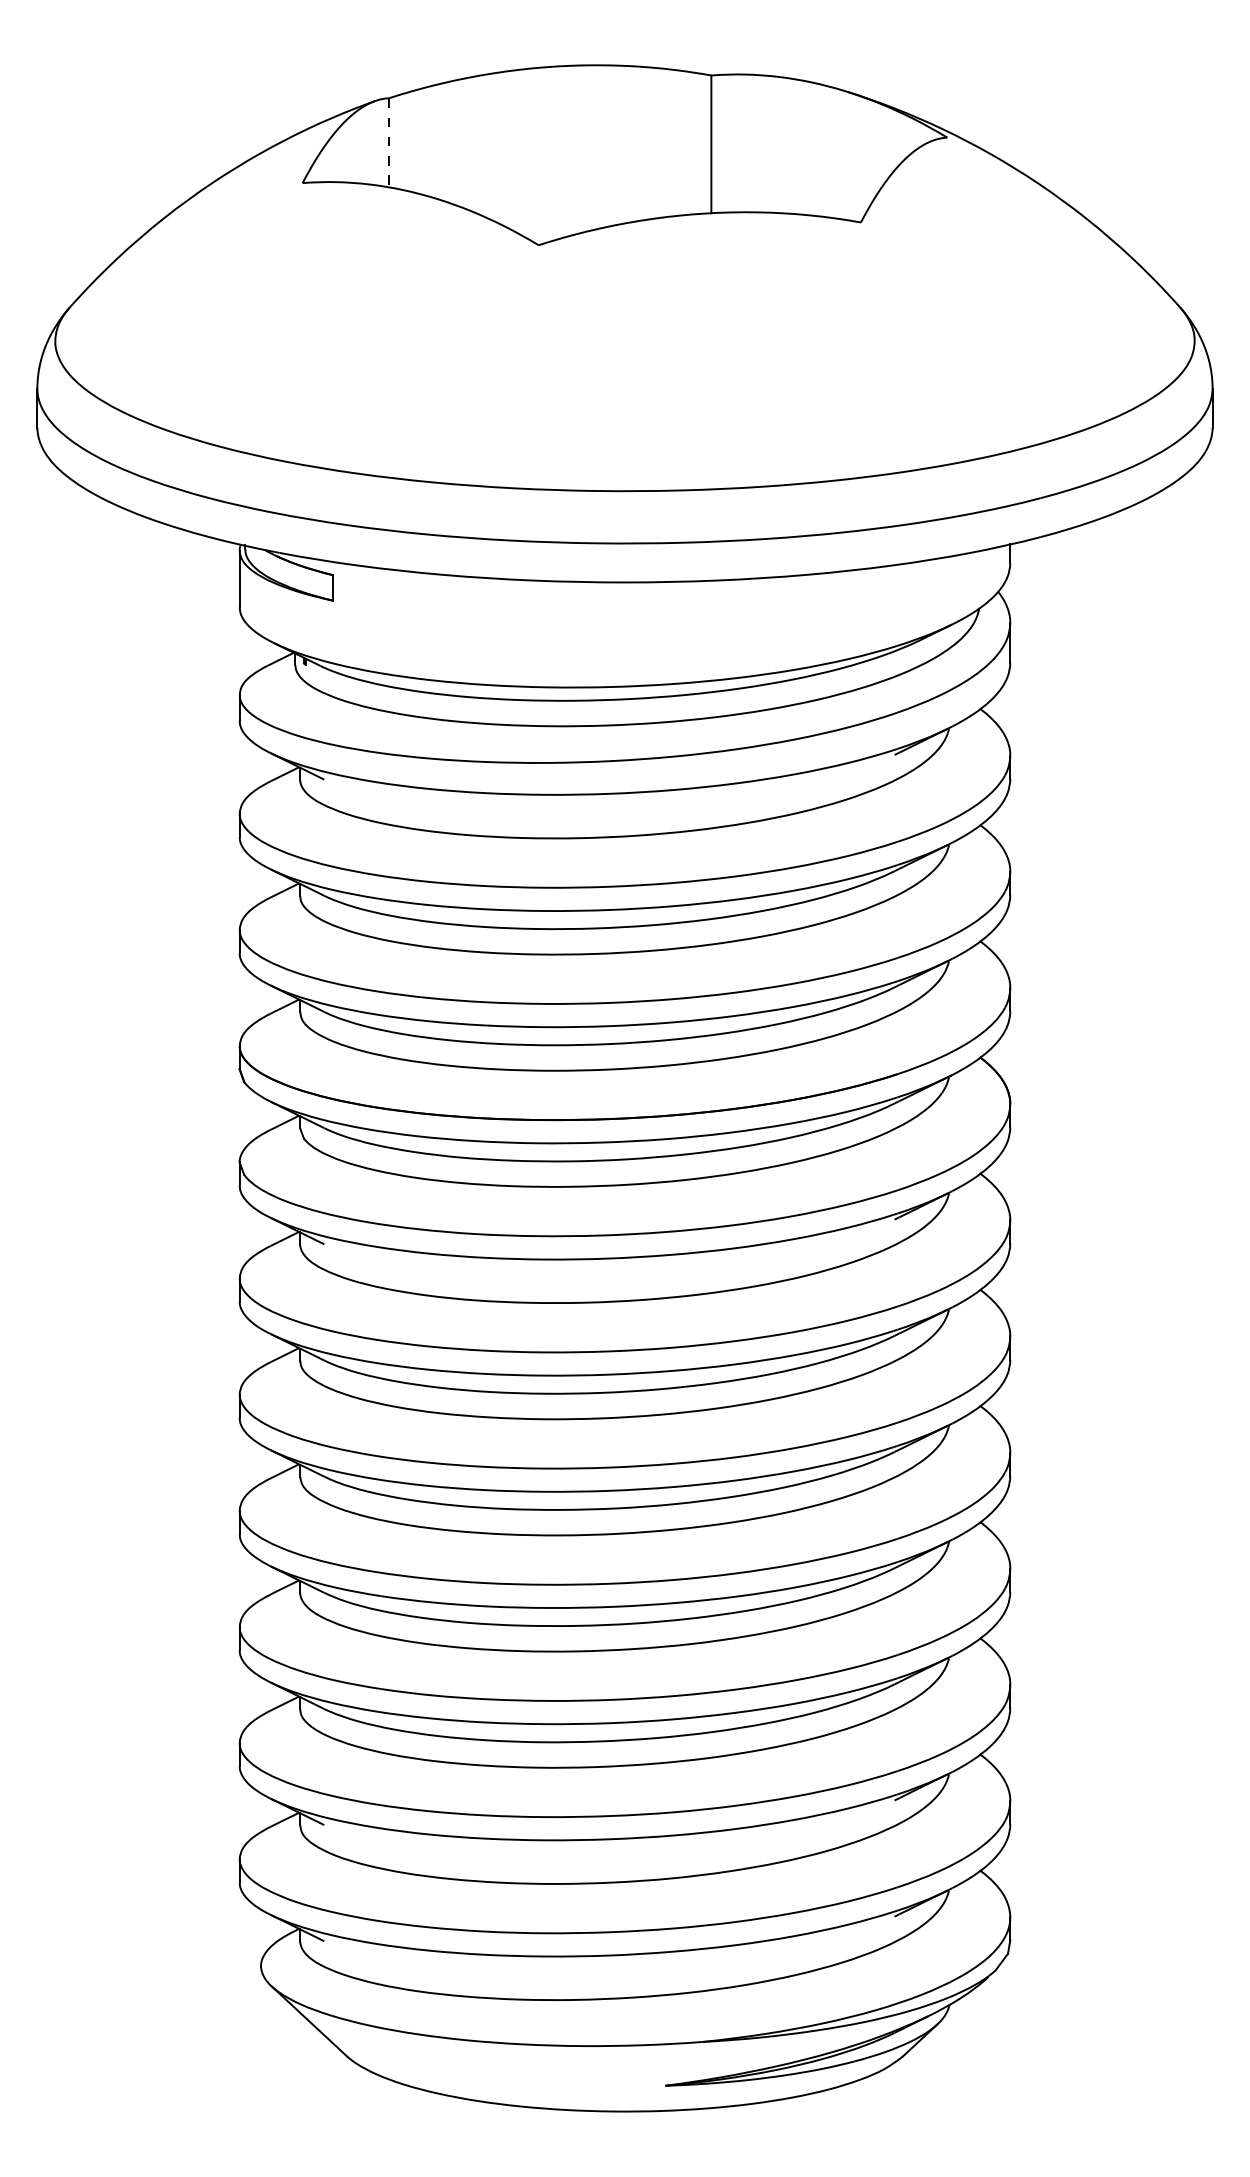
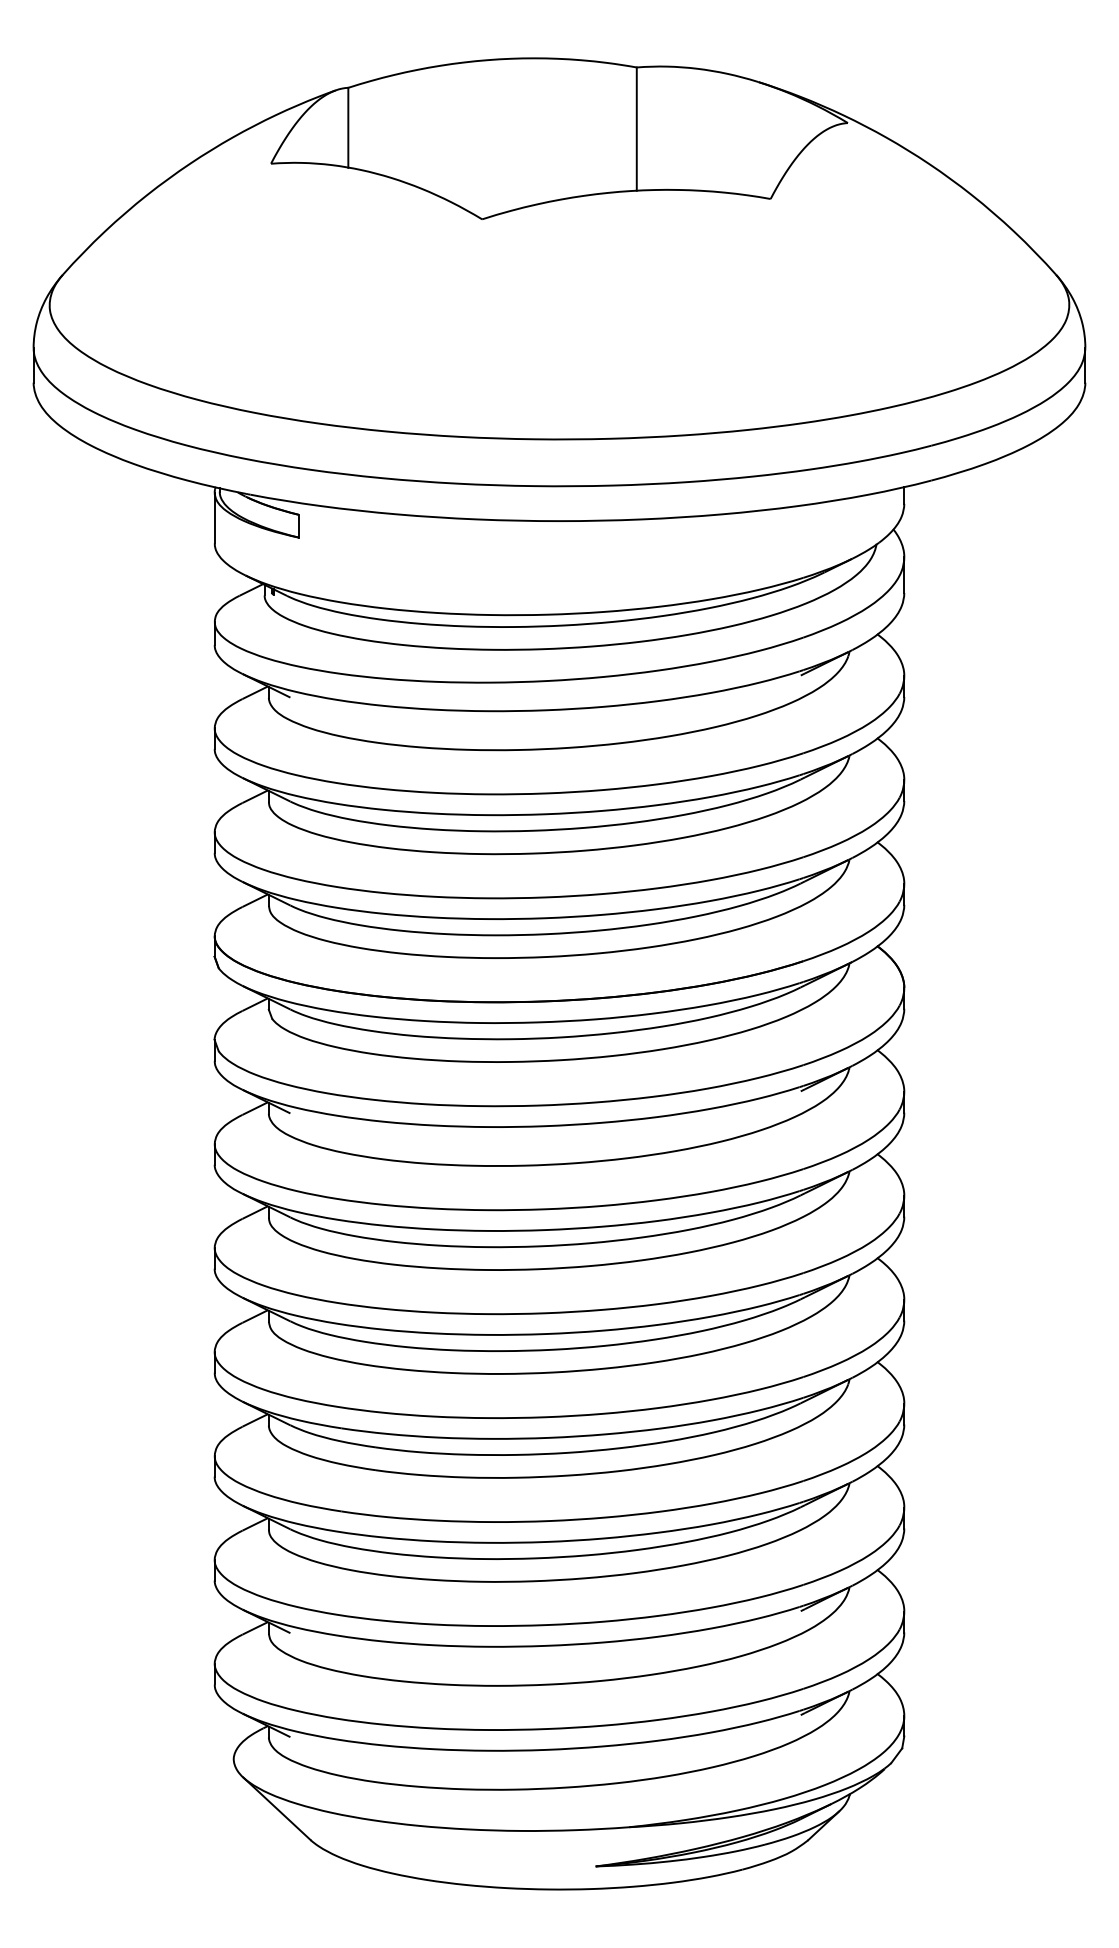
line: (389, 143) -> (348, 128), dashed -> solid

